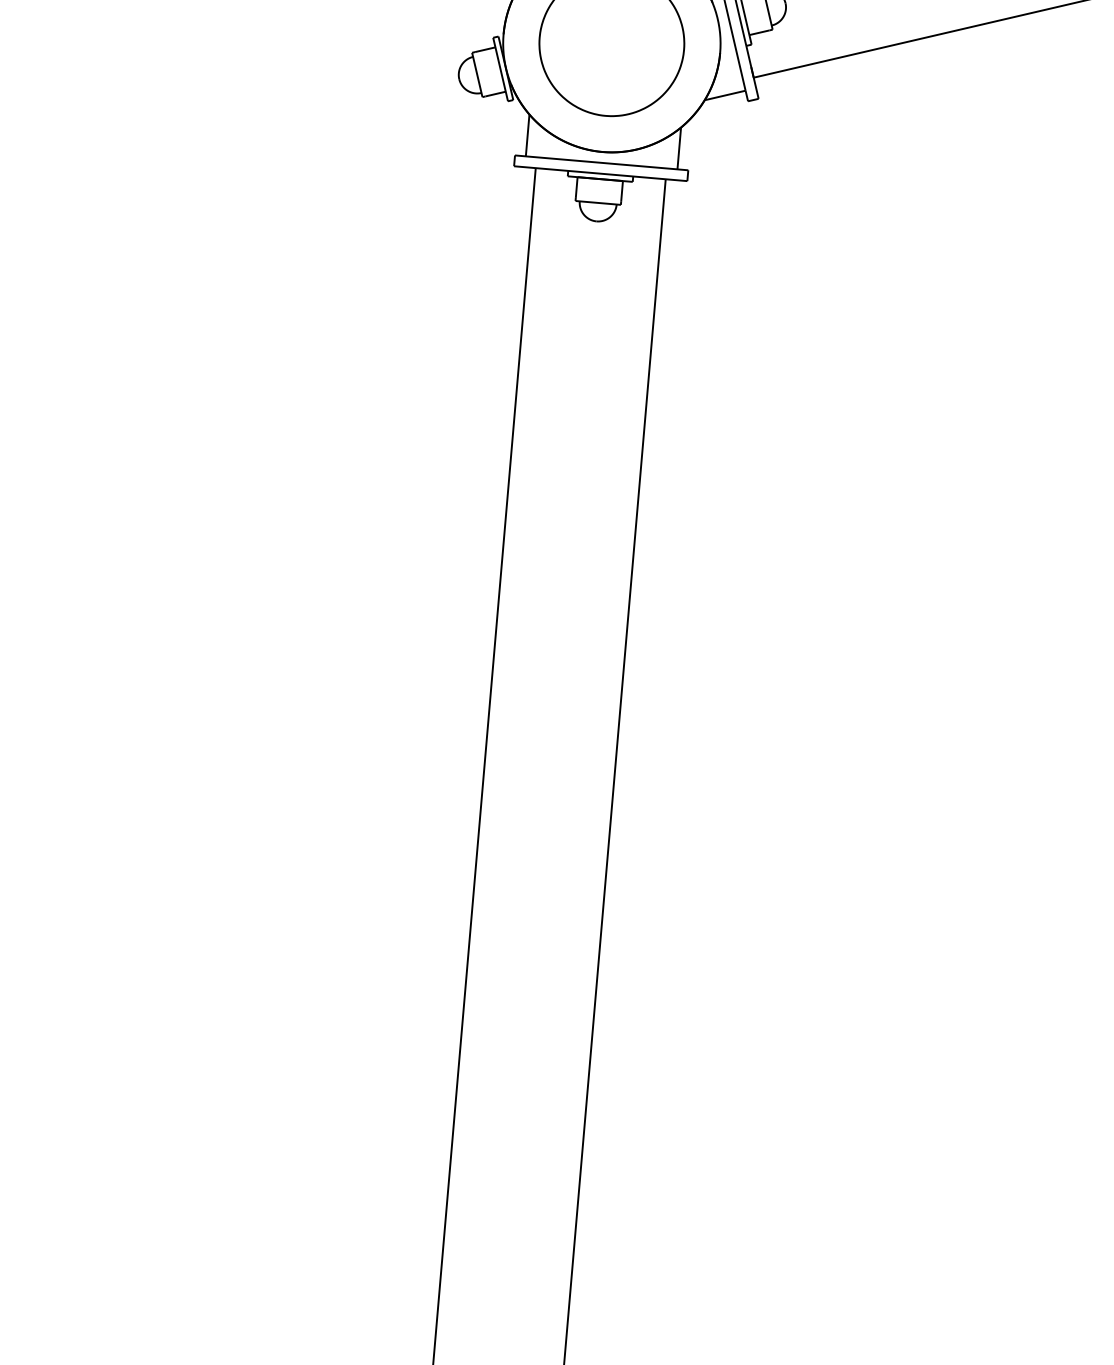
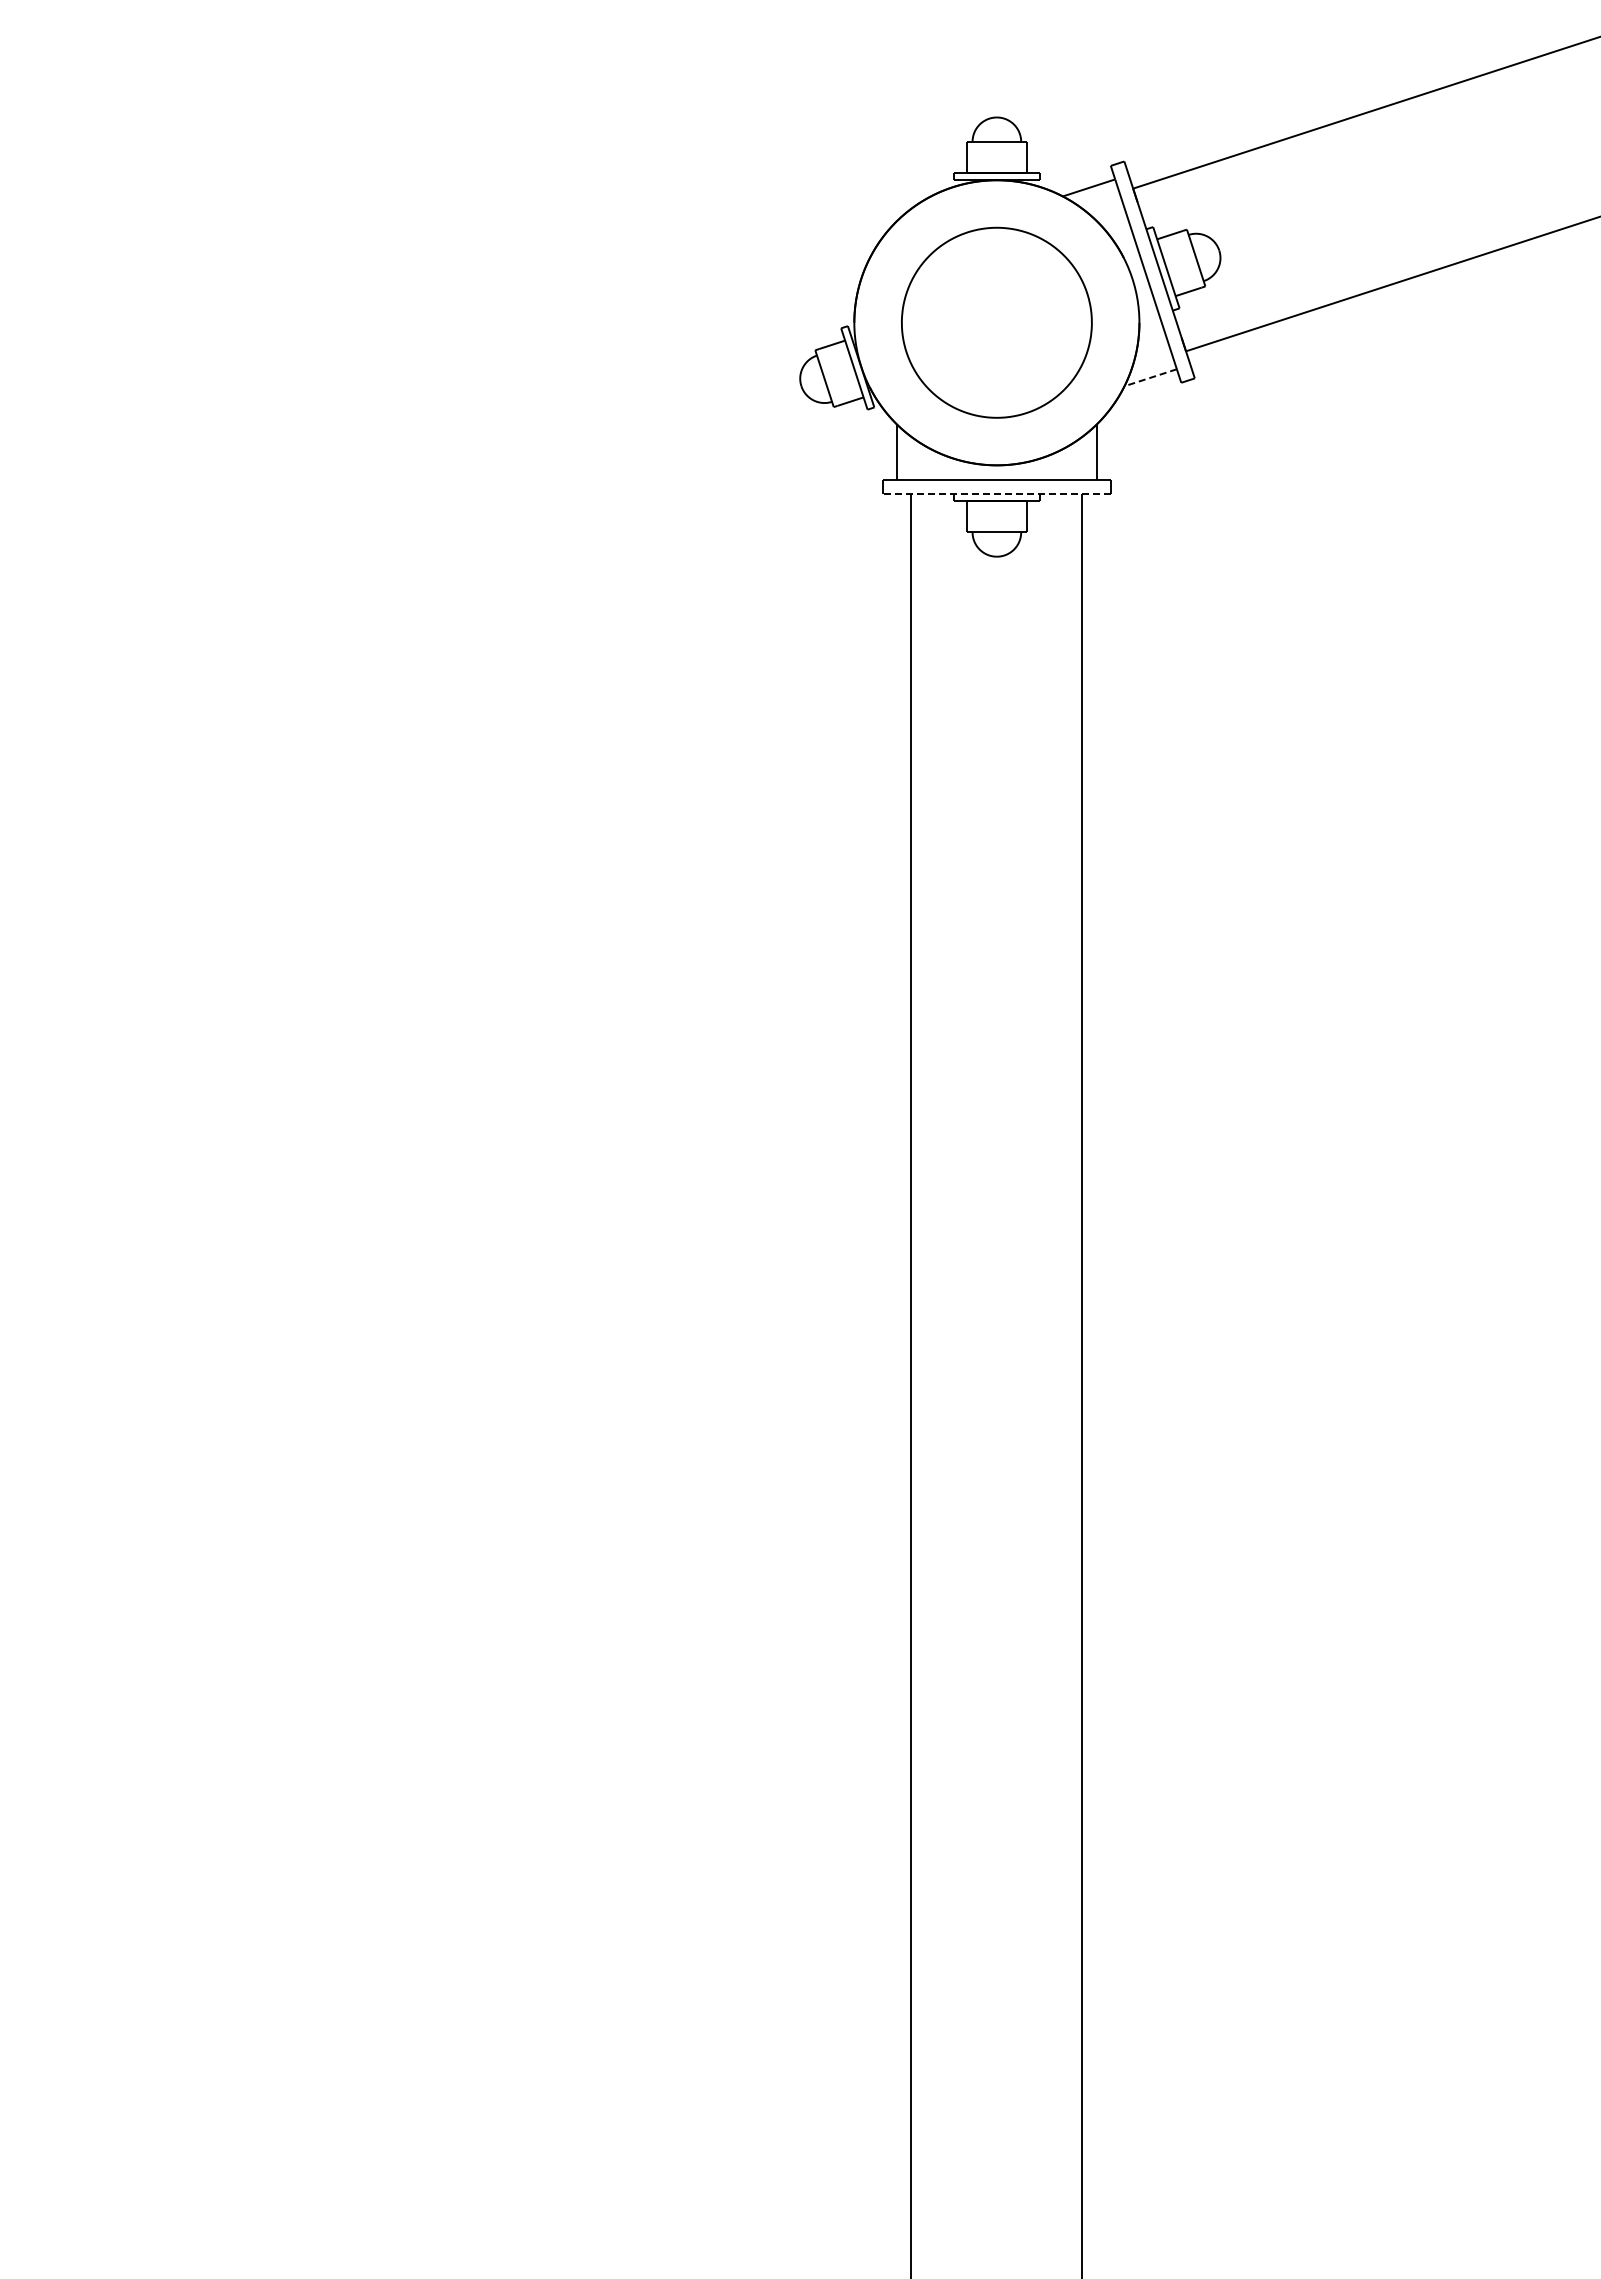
line: (725, 95) -> (1150, 377), solid -> dashed
line: (600, 173) -> (996, 493), solid -> dashed

